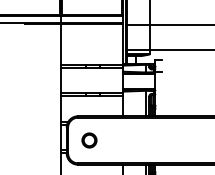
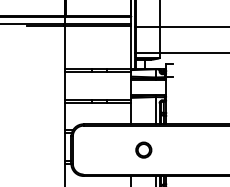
circle: (89, 140) -> (143, 150), moved

